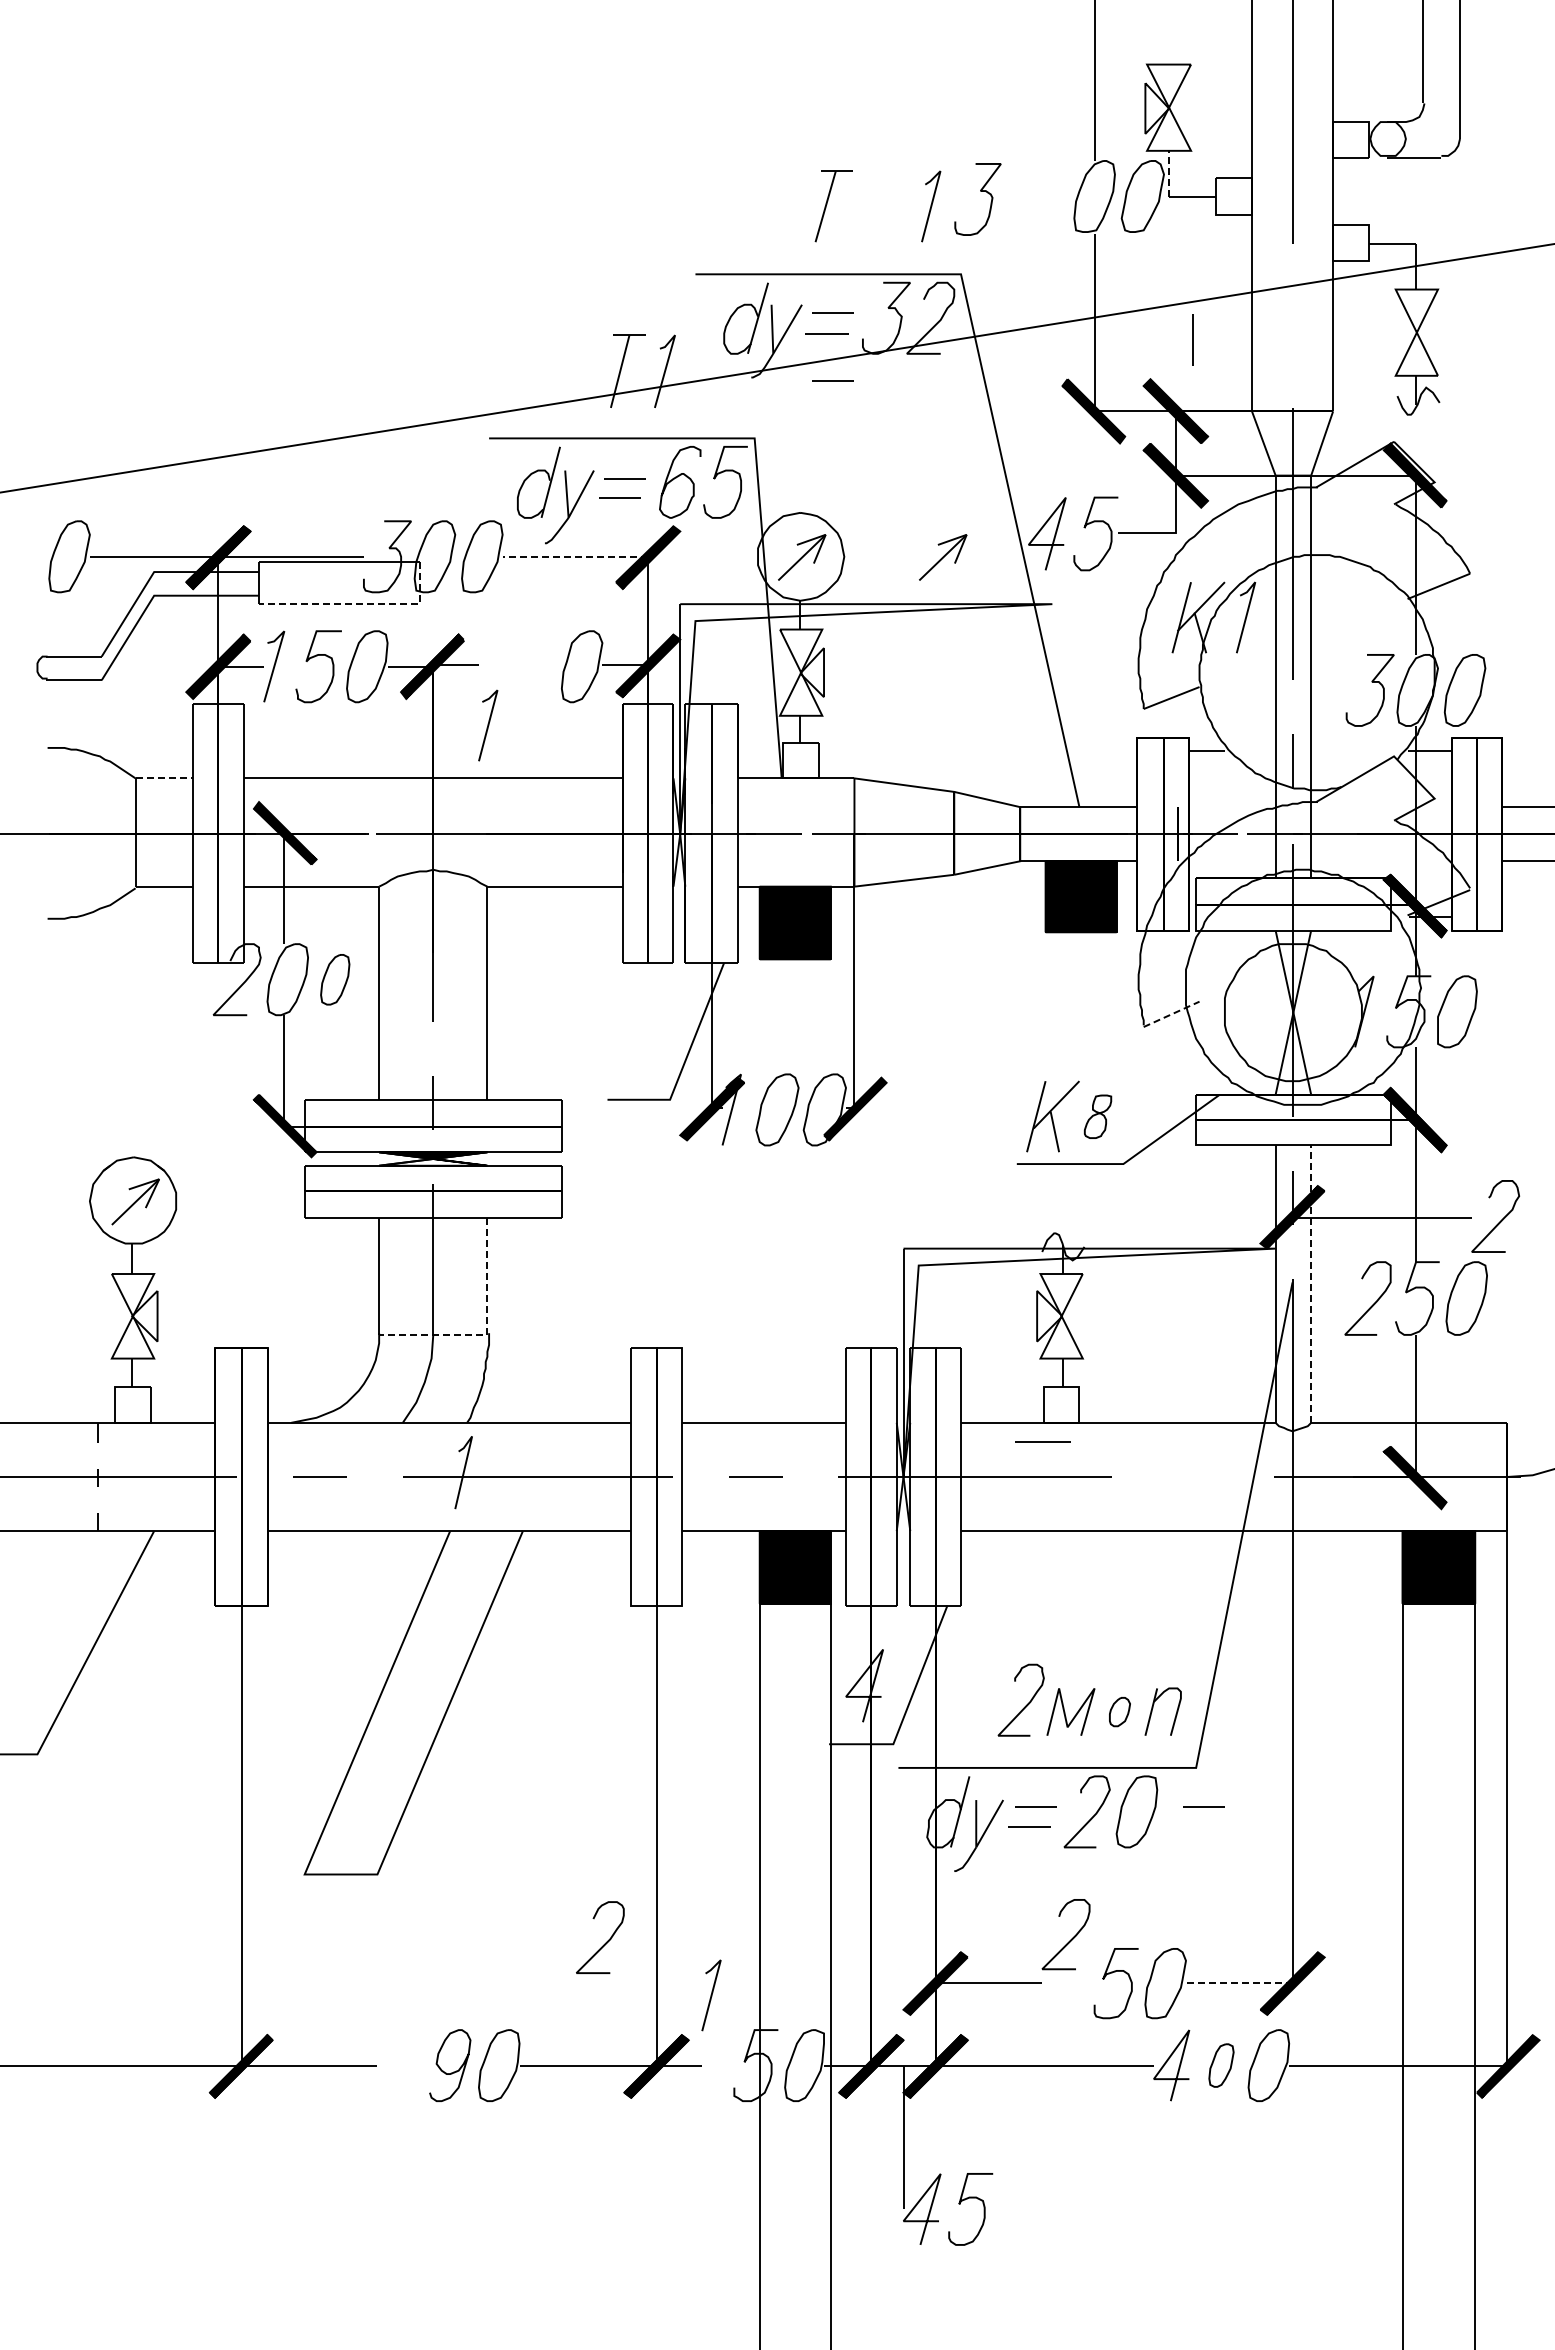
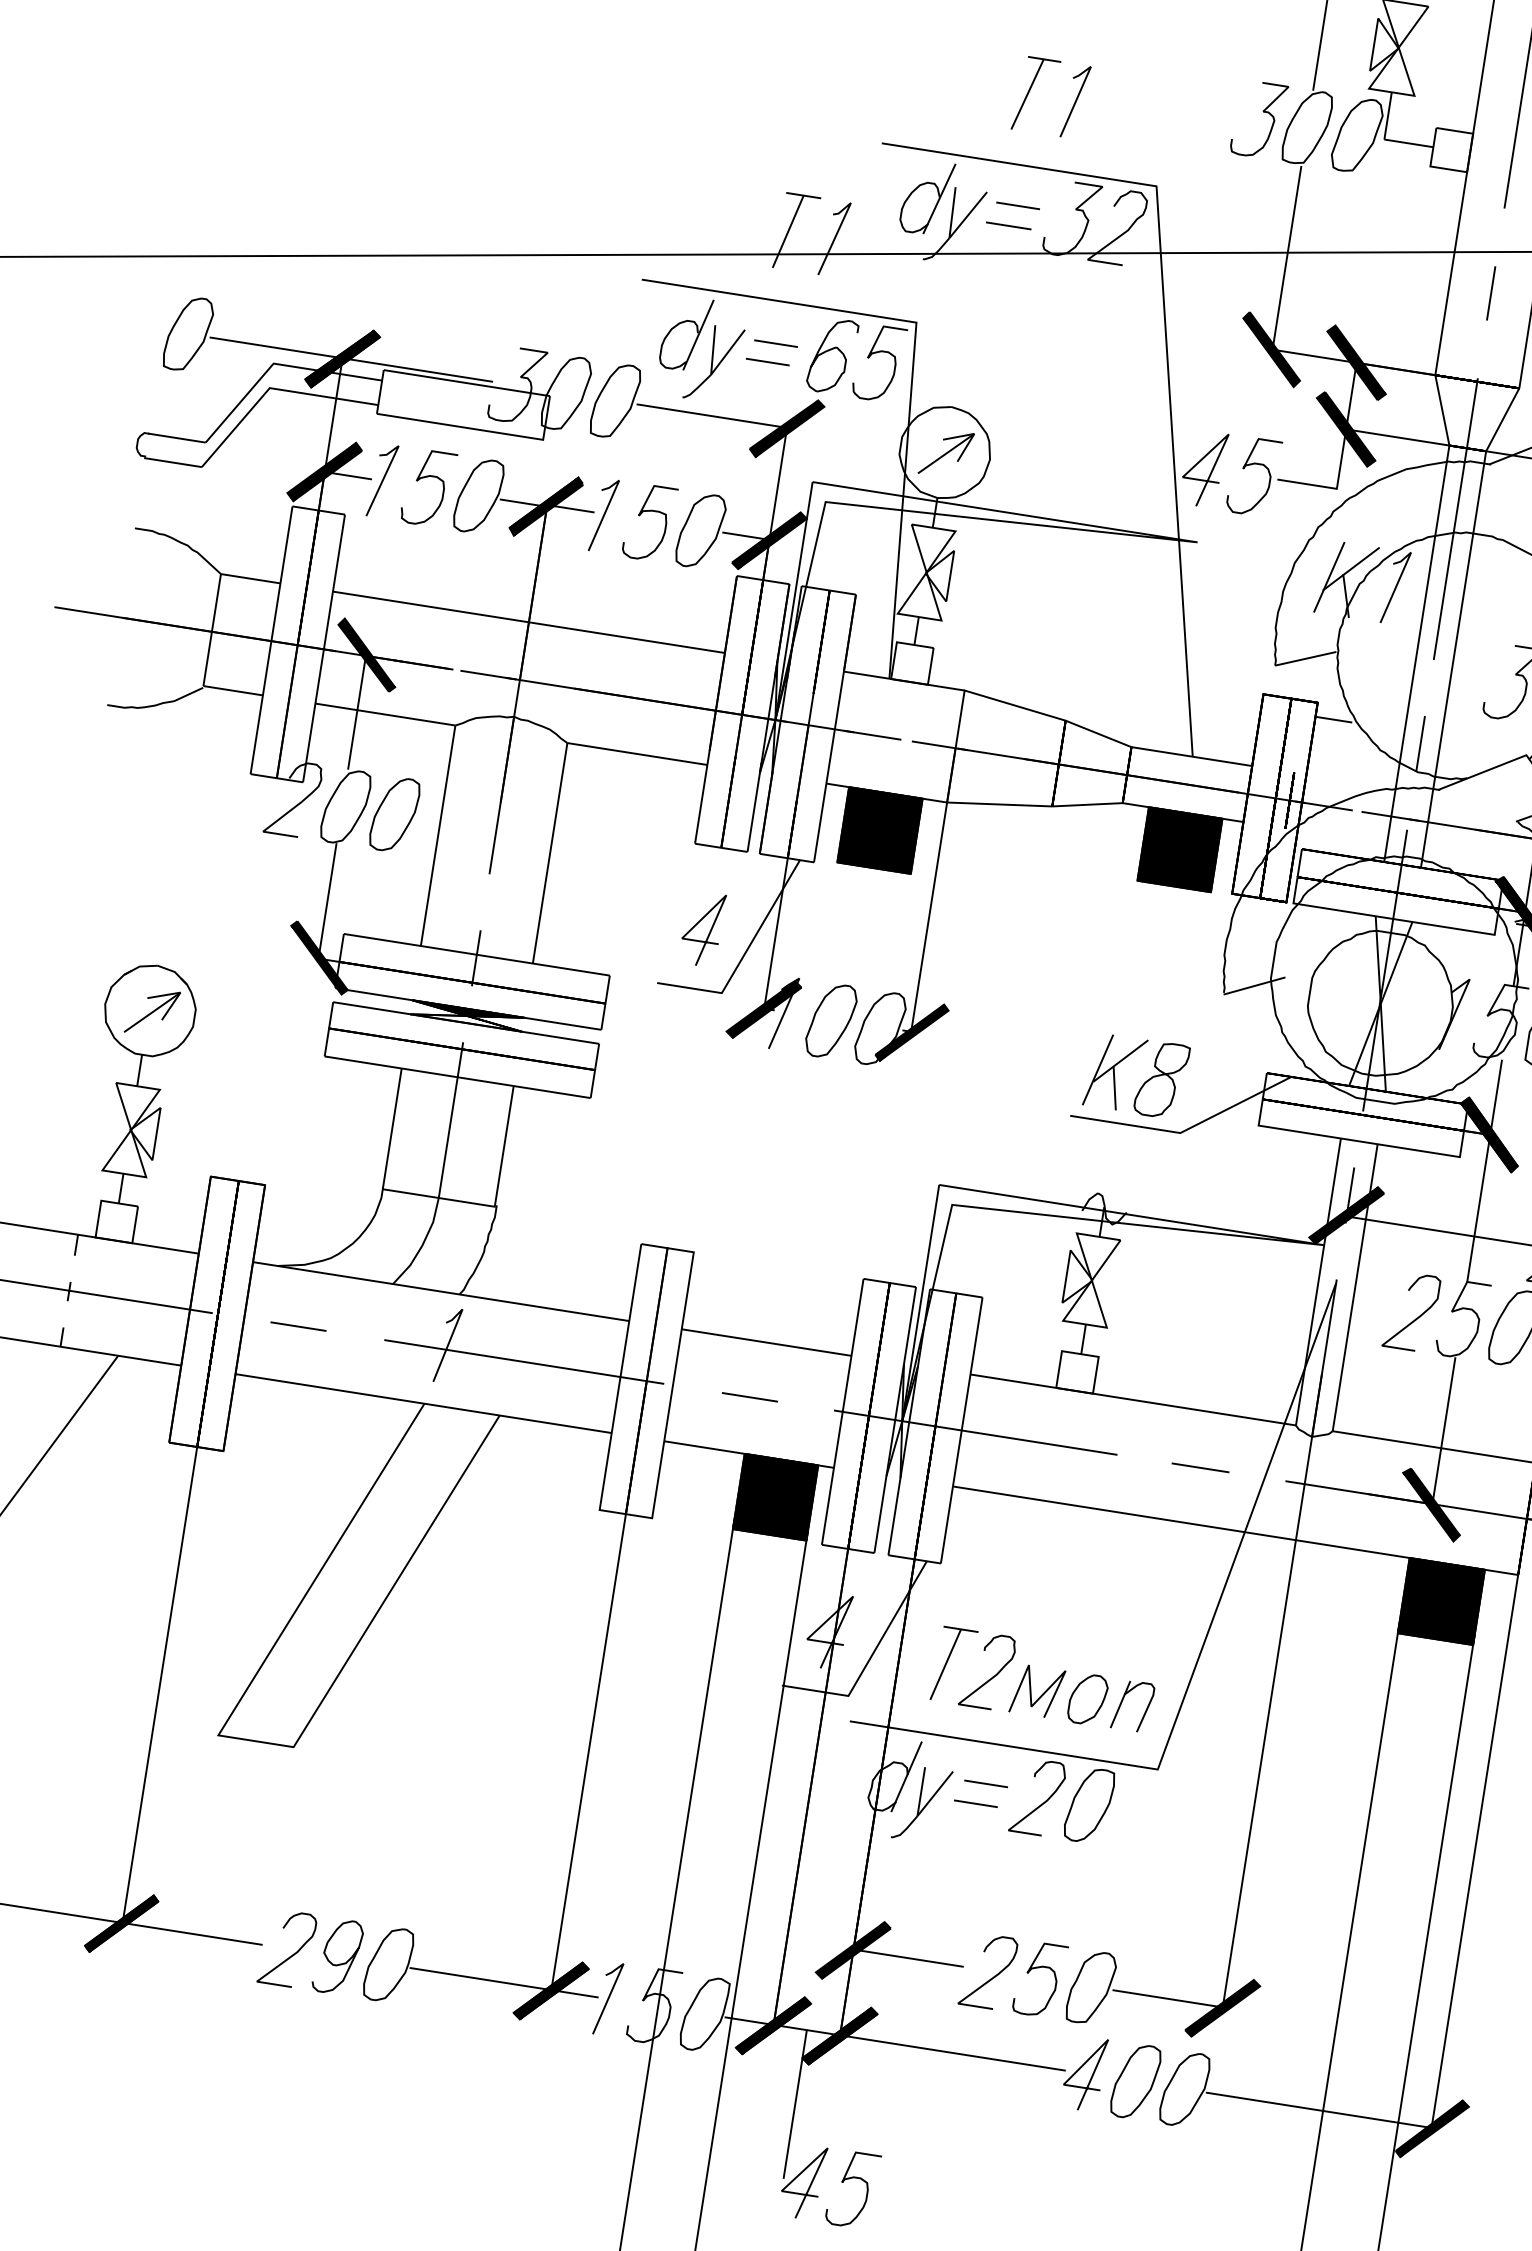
line: (1169, 173) -> (1388, 115), dashed -> solid
curve: (980, 191) -> (1263, 112), moved
line: (931, 206) -> (1075, 101), moved
line: (1192, 339) -> (1491, 292), moved
line: (832, 380) -> (1006, 275), removed
line: (575, 556) -> (712, 415), dashed -> solid
part: (943, 557) -> (1092, 476), removed
line: (360, 604) -> (481, 430), dashed -> solid
curve: (531, 656) -> (650, 512), added
line: (488, 725) -> (604, 515), moved
line: (164, 778) -> (250, 578), dashed -> solid
part: (335, 979) -> (395, 814), size x1.43
line: (1171, 1014) -> (1254, 986), dashed -> solid
line: (638, 1037) -> (699, 923), added
part: (1097, 1116) -> (1161, 1079), size x1.67
line: (1311, 1284) -> (1355, 1288), dashed -> solid
line: (487, 1331) -> (495, 1203), dashed -> solid
line: (1042, 1441) -> (1200, 1467), moved
part: (982, 1697) -> (948, 1662), added
part: (1119, 1711) -> (1087, 1698), size x1.67
line: (1203, 1806) -> (1159, 1810), removed
curve: (1070, 1939) -> (992, 1977), moved
curve: (605, 1942) -> (291, 1954), moved
line: (1238, 1982) -> (1166, 1998), dashed -> solid
line: (711, 1995) -> (608, 1998), moved
part: (1221, 2065) -> (1135, 2081), size x1.67

